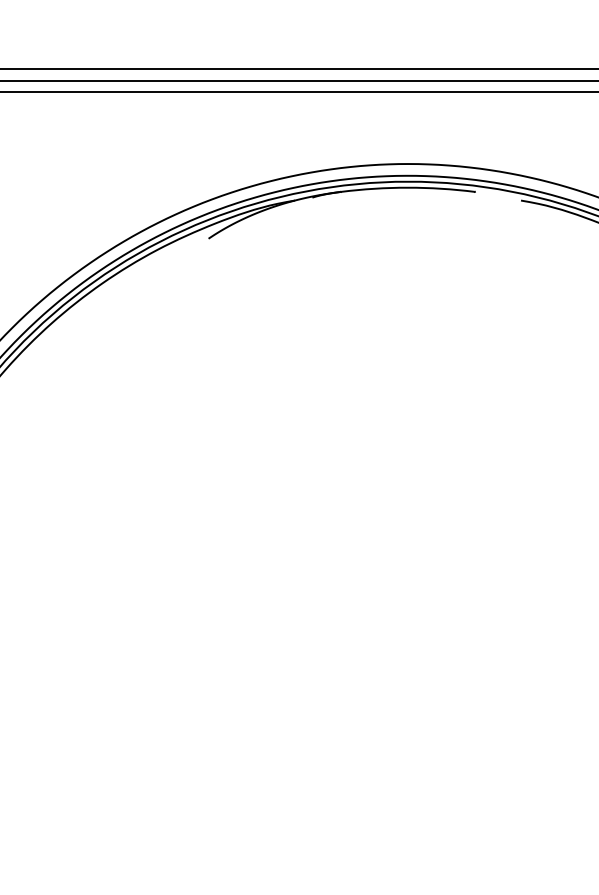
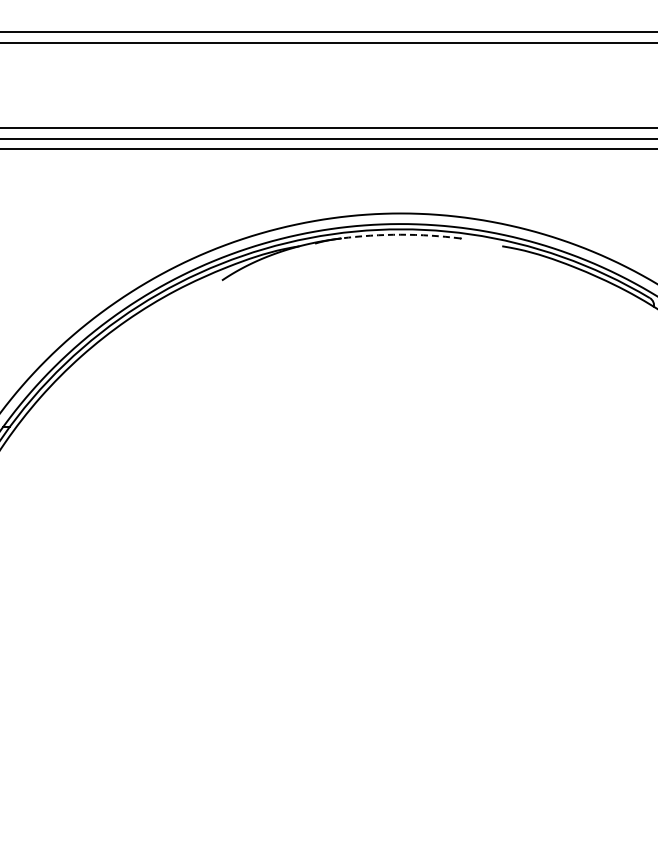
arc: (407, 187) -> (400, 234), solid -> dashed

